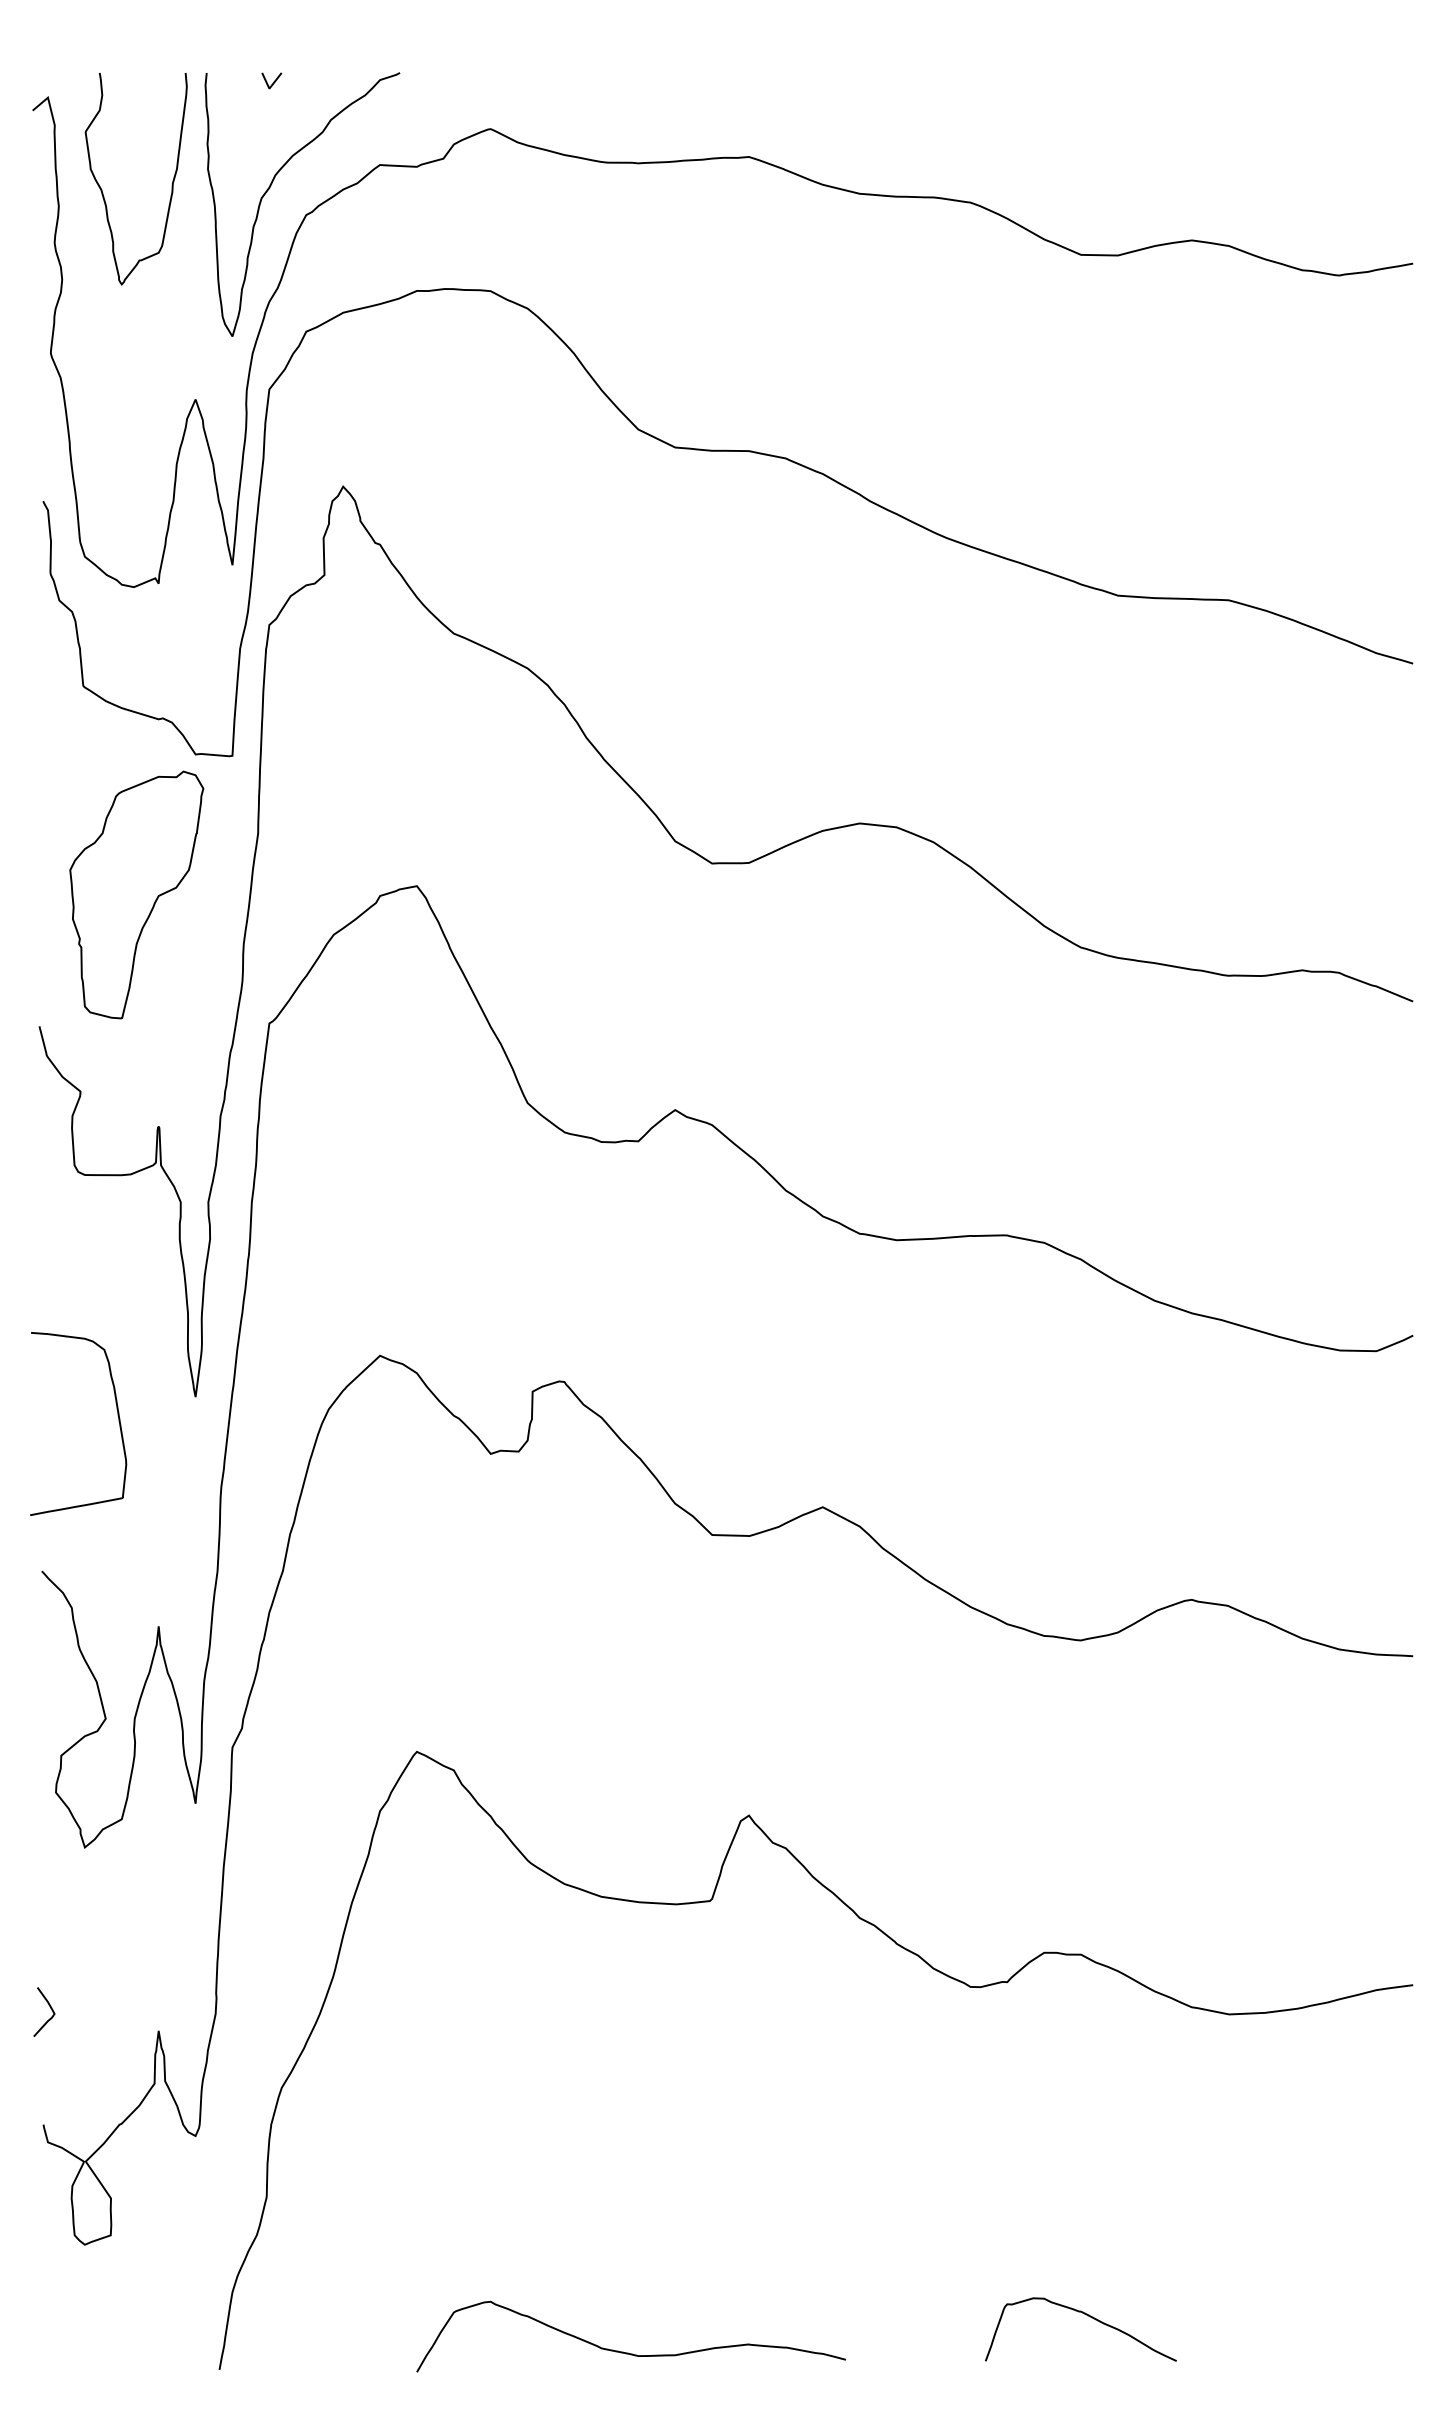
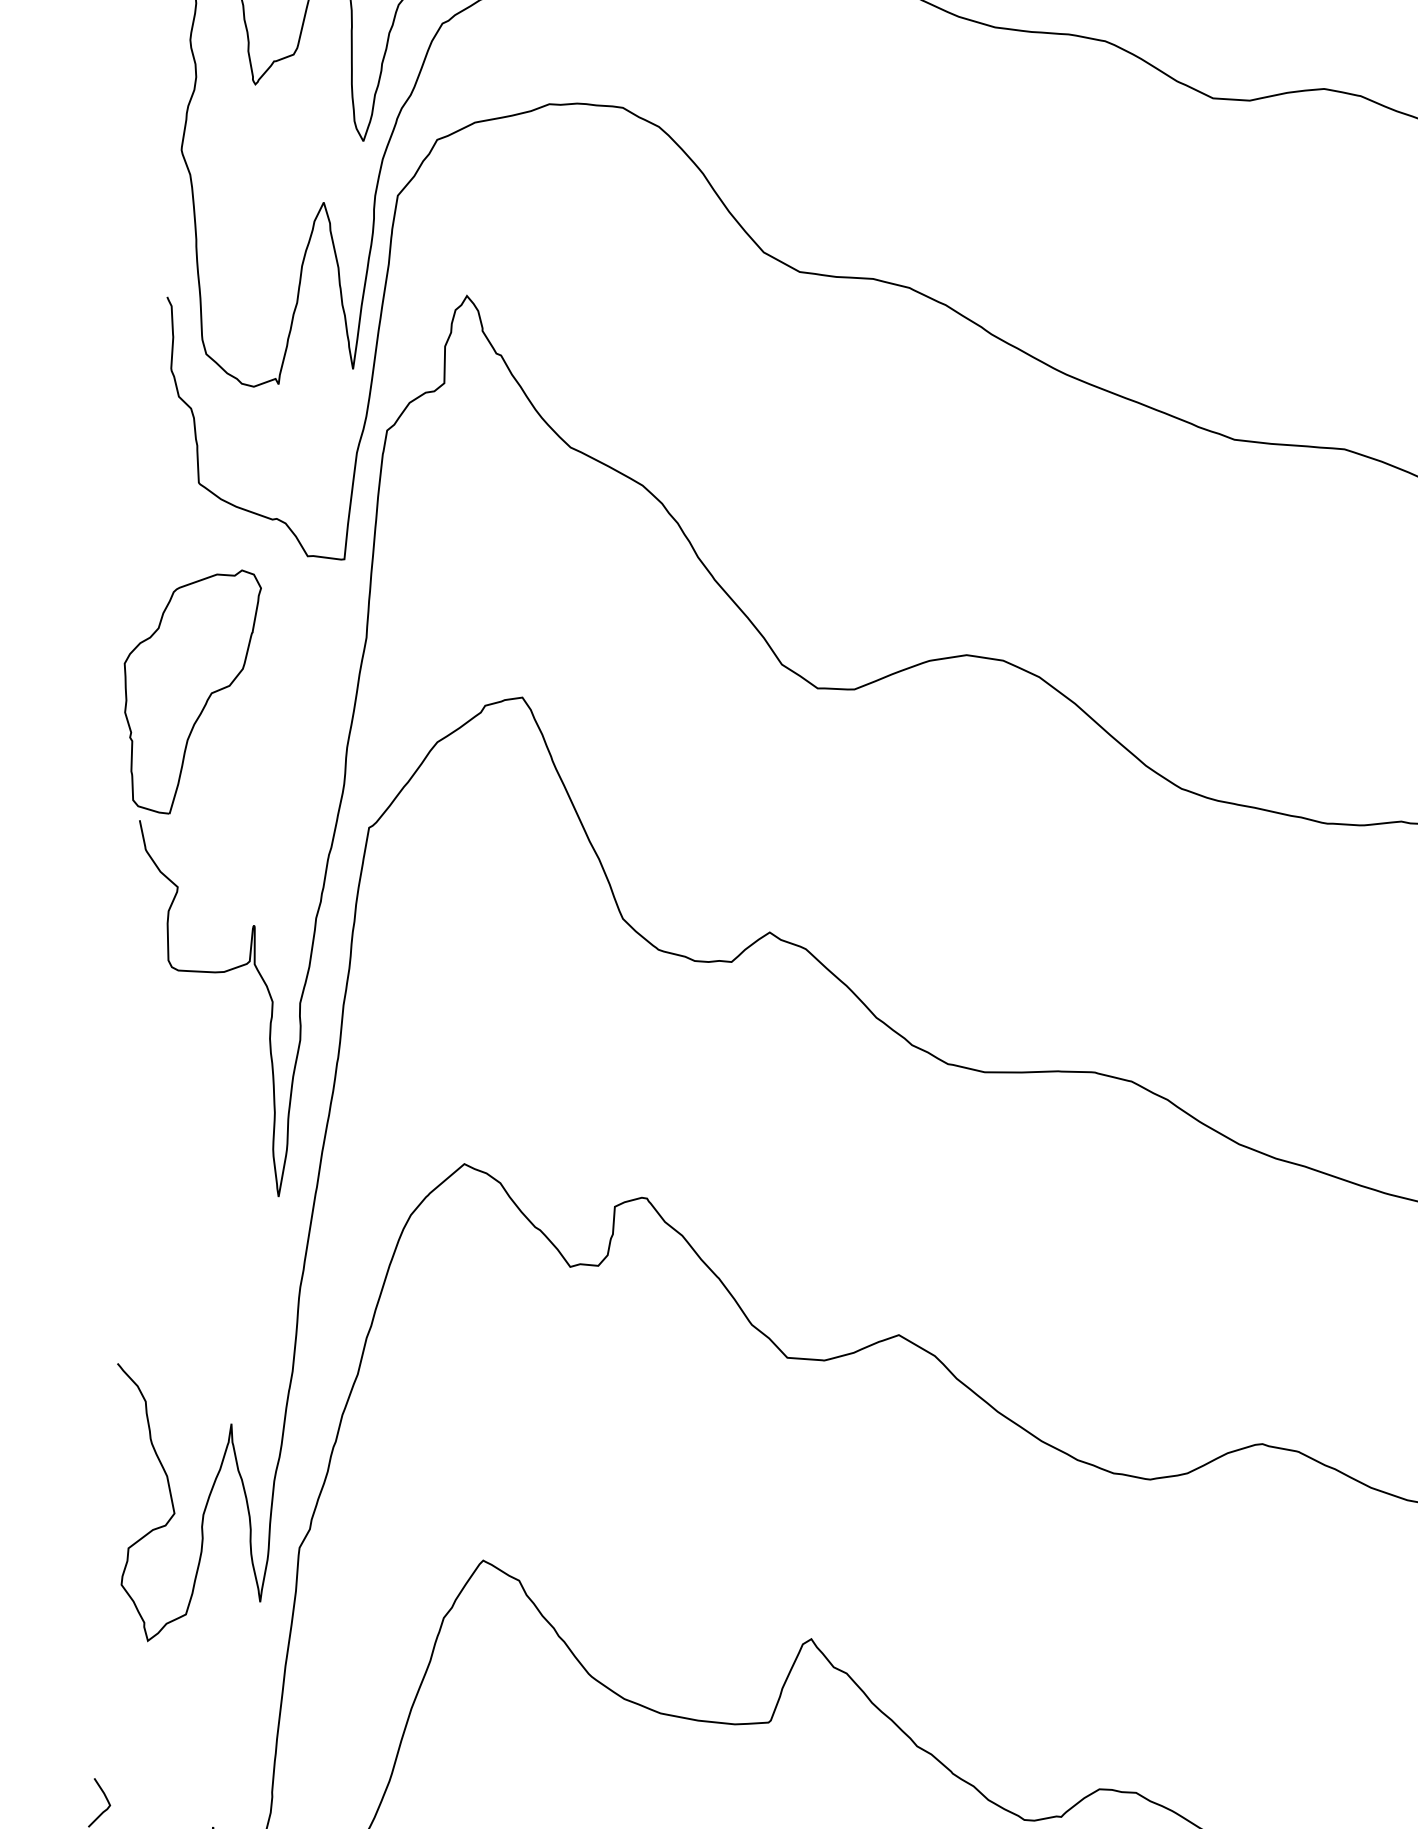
part: (136, 894) -> (189, 690), moved
curve: (117, 1415) -> (199, 1211), removed

